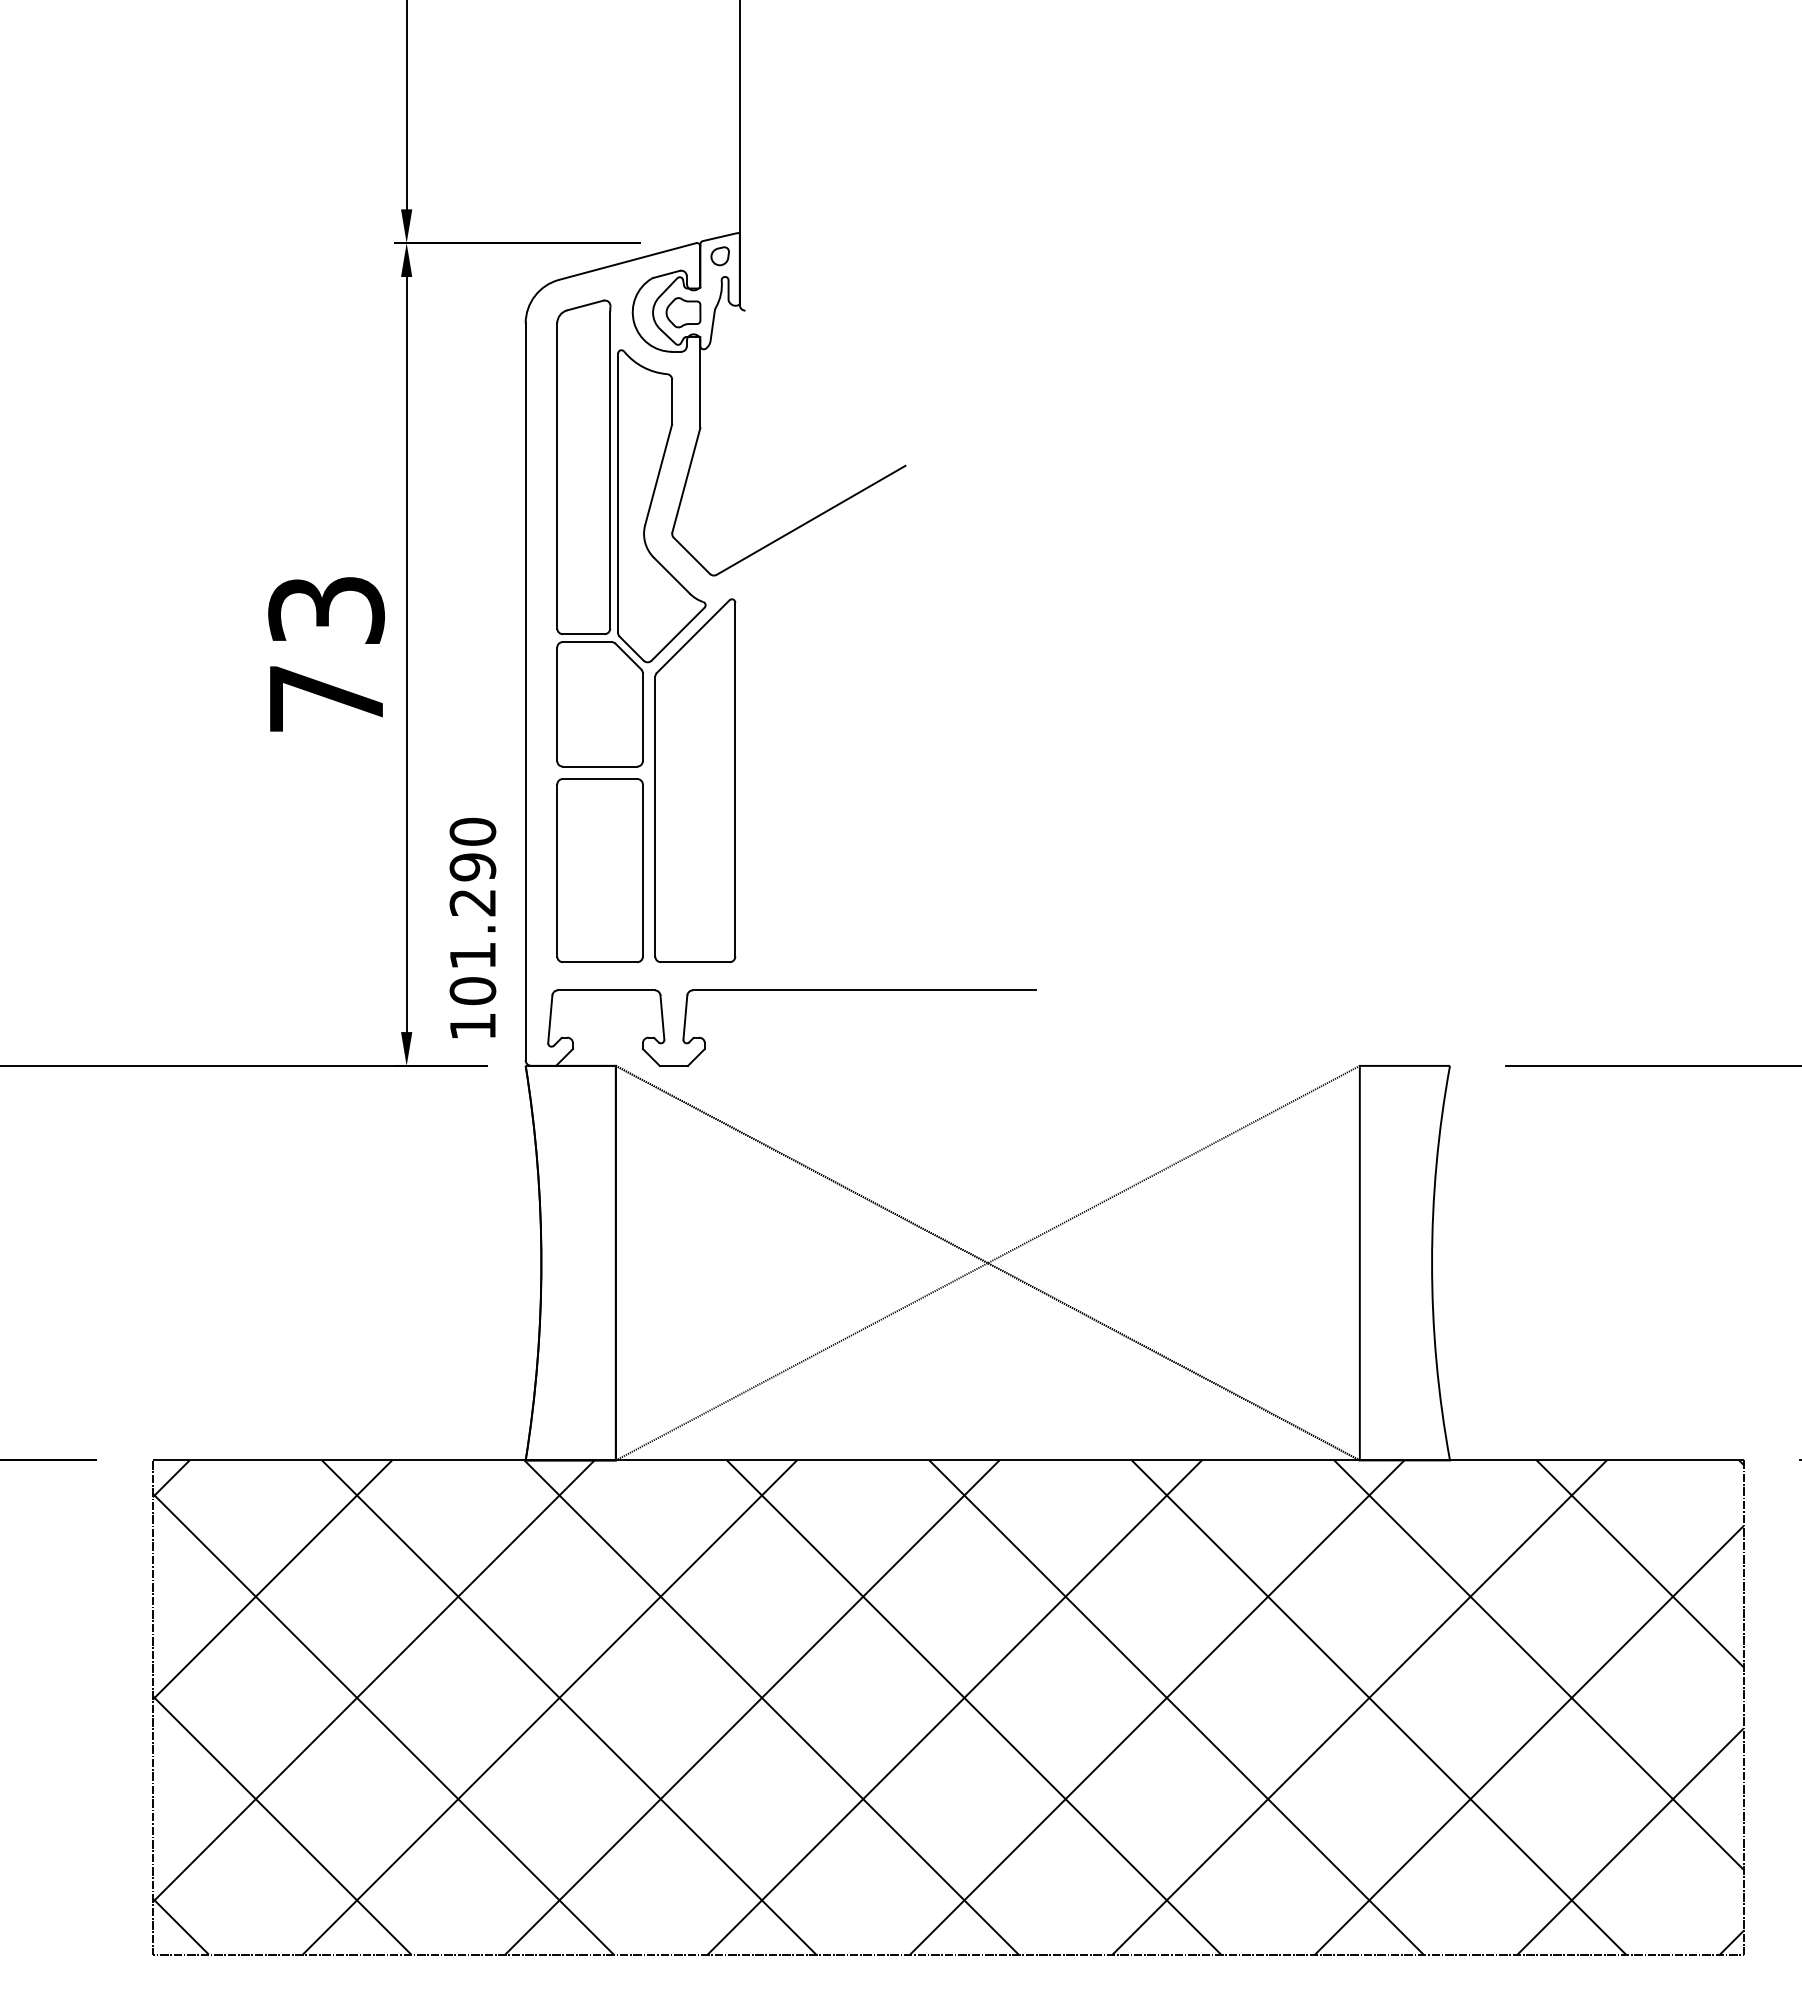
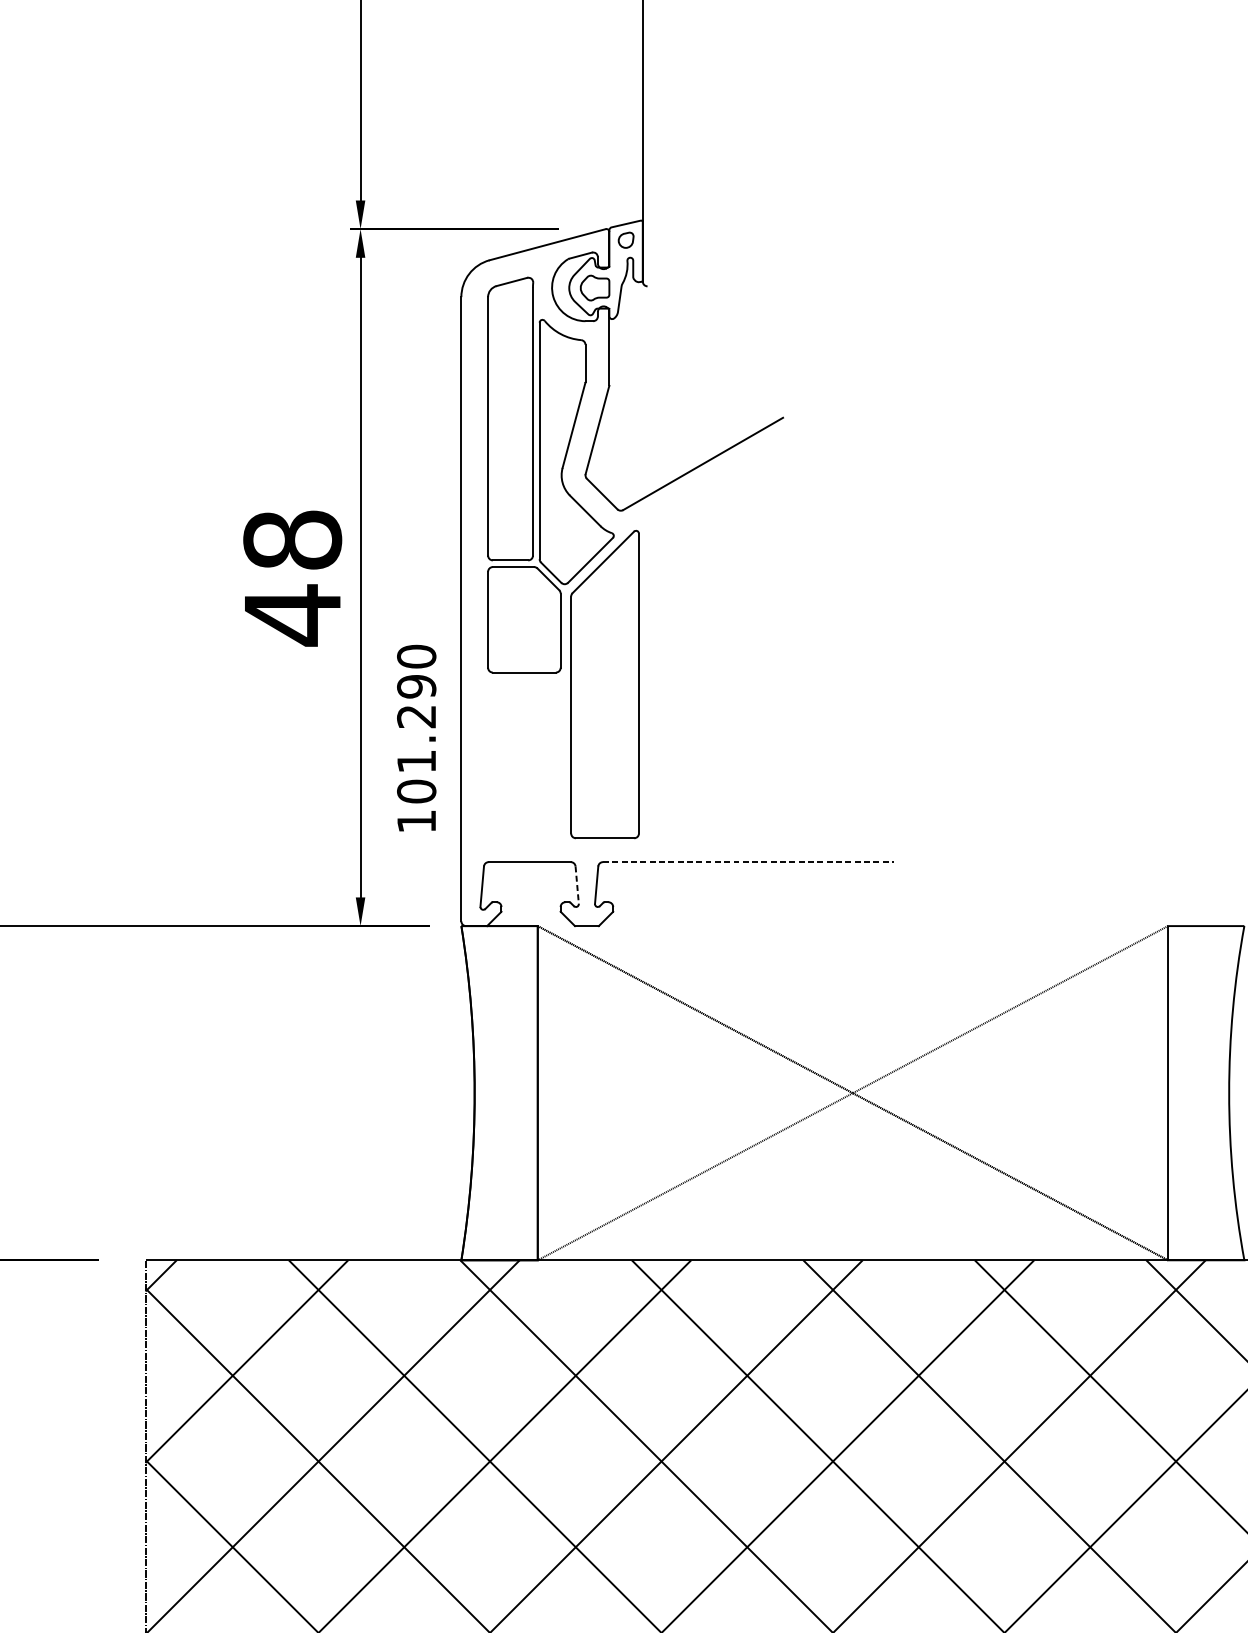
text: (326, 655) -> (292, 578), 73 -> 48
part: (599, 870) -> (523, 760), removed
text: (472, 927) -> (416, 737), moved
line: (864, 990) -> (748, 862), solid -> dashed
line: (662, 1018) -> (577, 885), solid -> dashed

